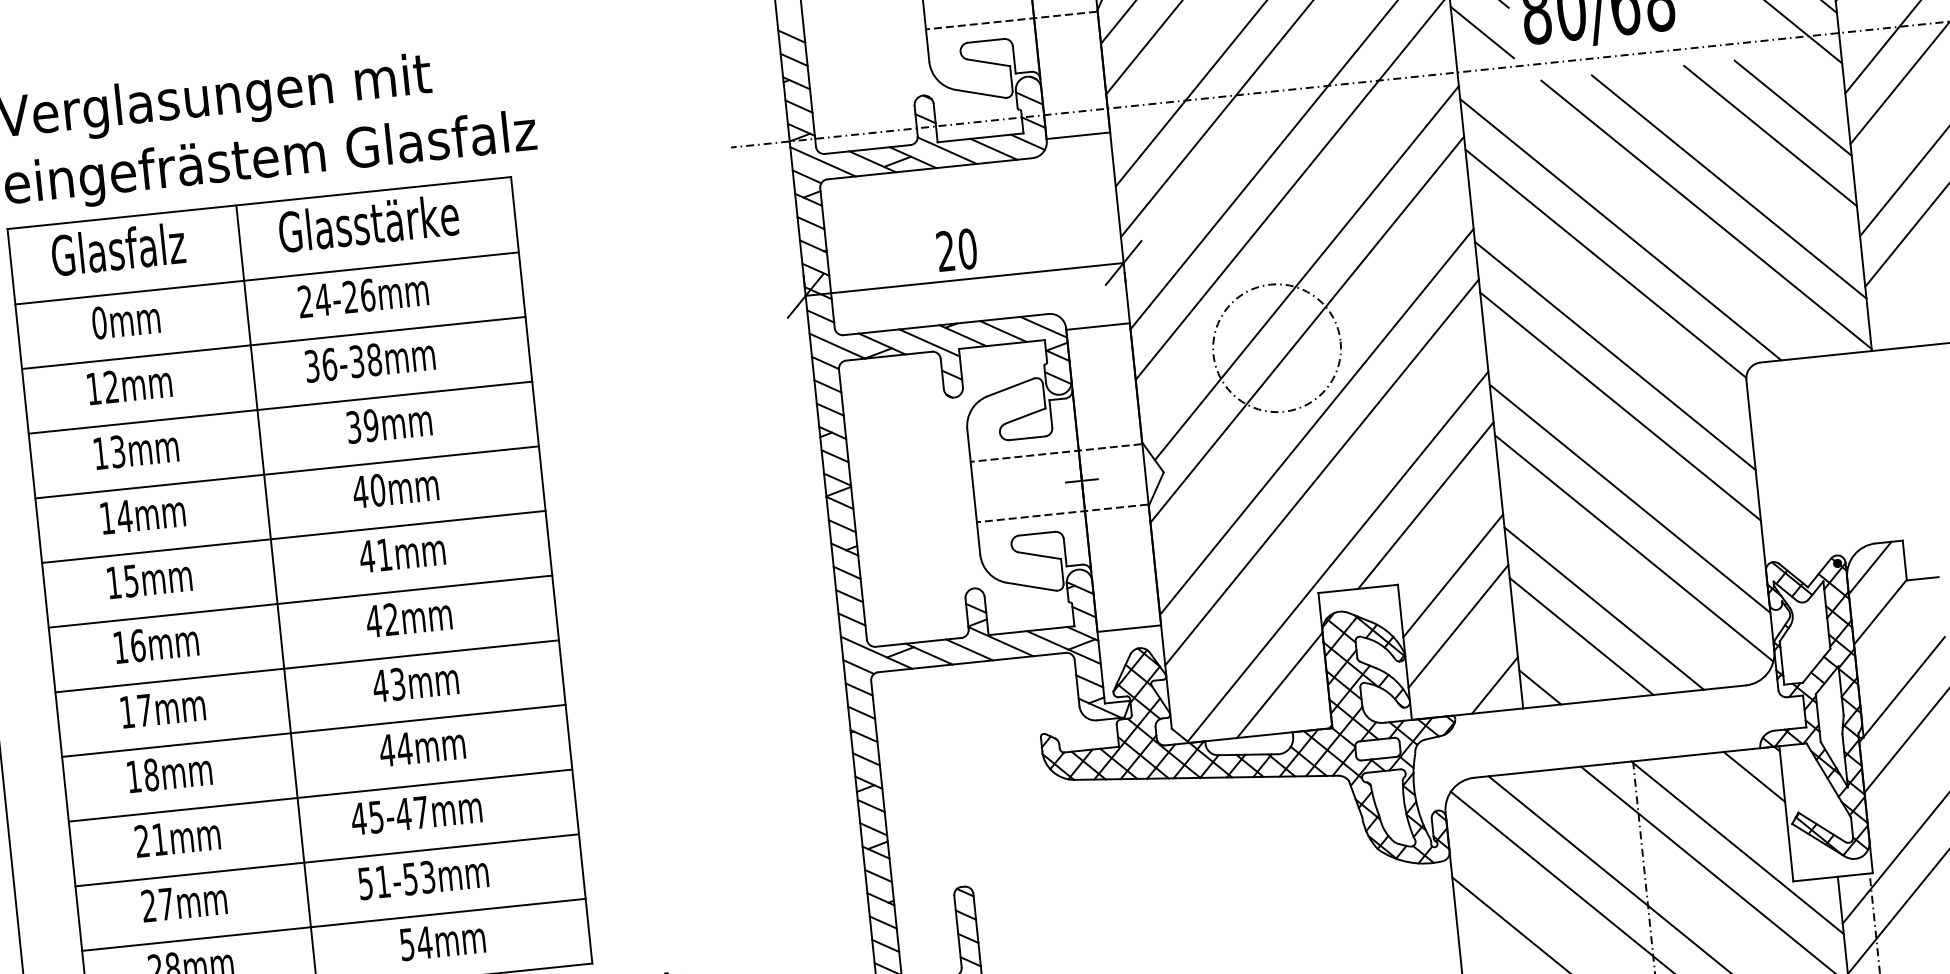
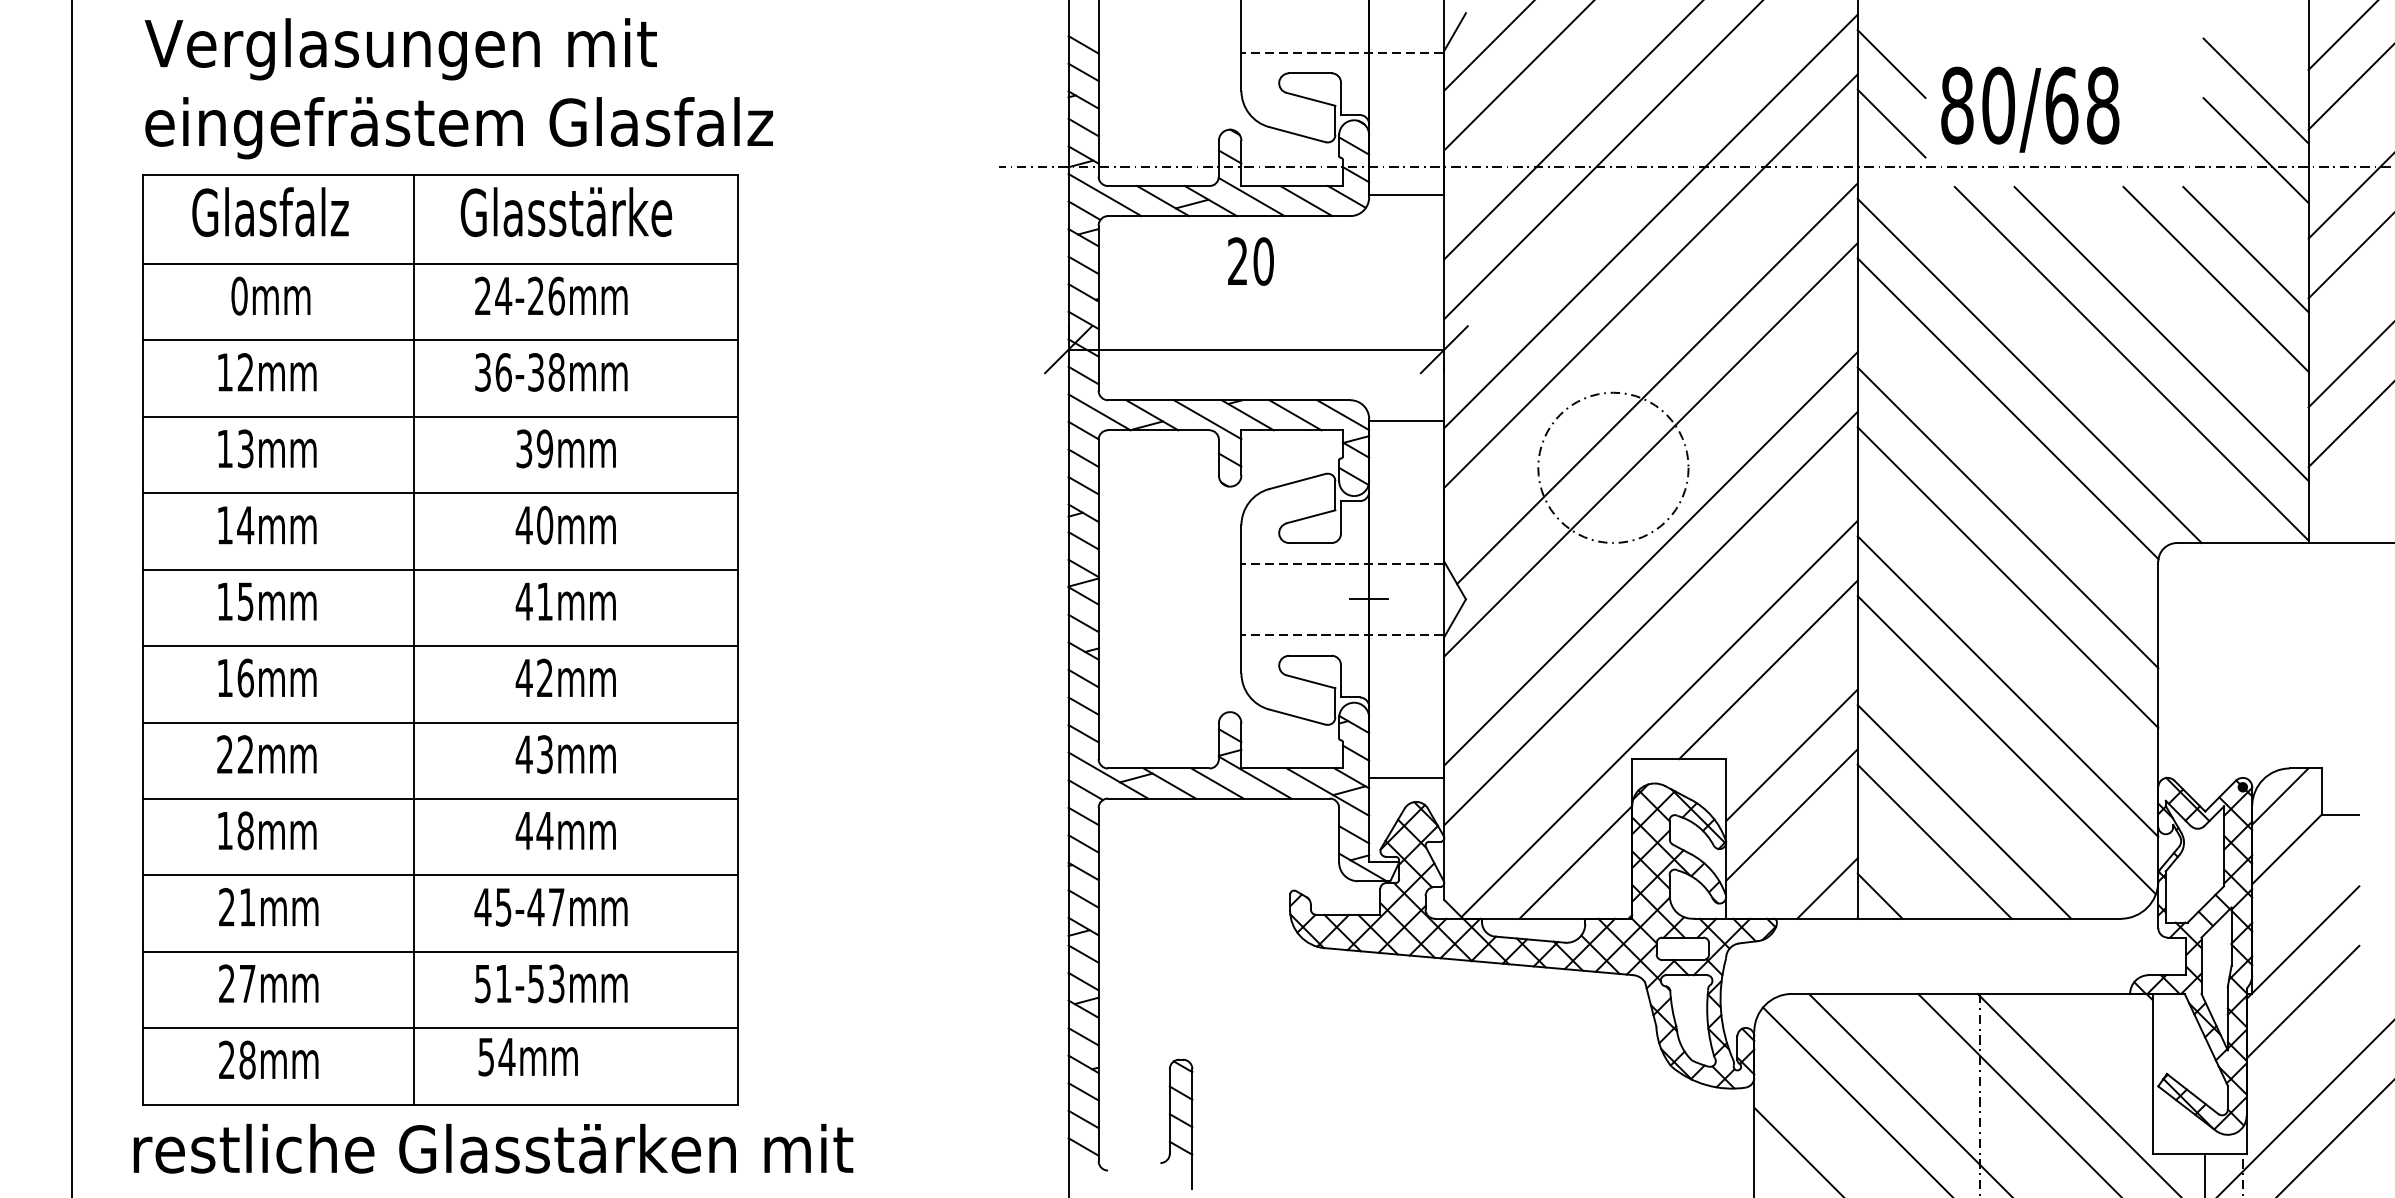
text: (956, 250) -> (1250, 261), moved
text: (136, 711) -> (235, 754), 17mm -> 22mm
line: (1754, 776) -> (2119, 1026), removed
text: (442, 941) -> (527, 1057), moved

